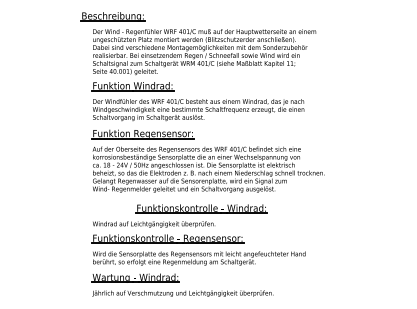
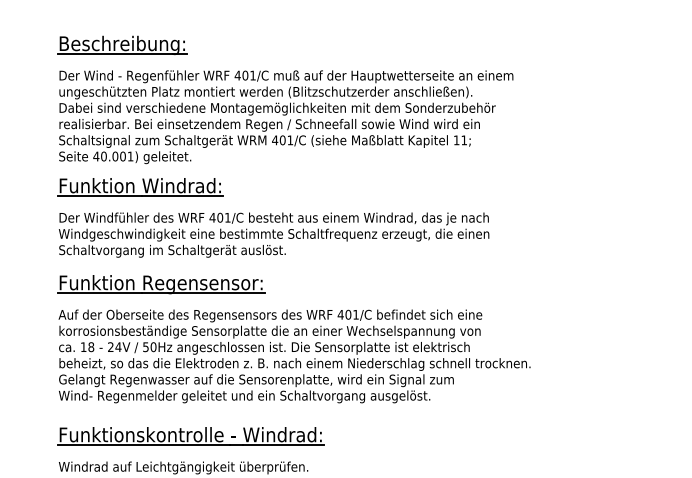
part: (112, 16) -> (121, 44), moved
part: (201, 208) -> (190, 435), moved

